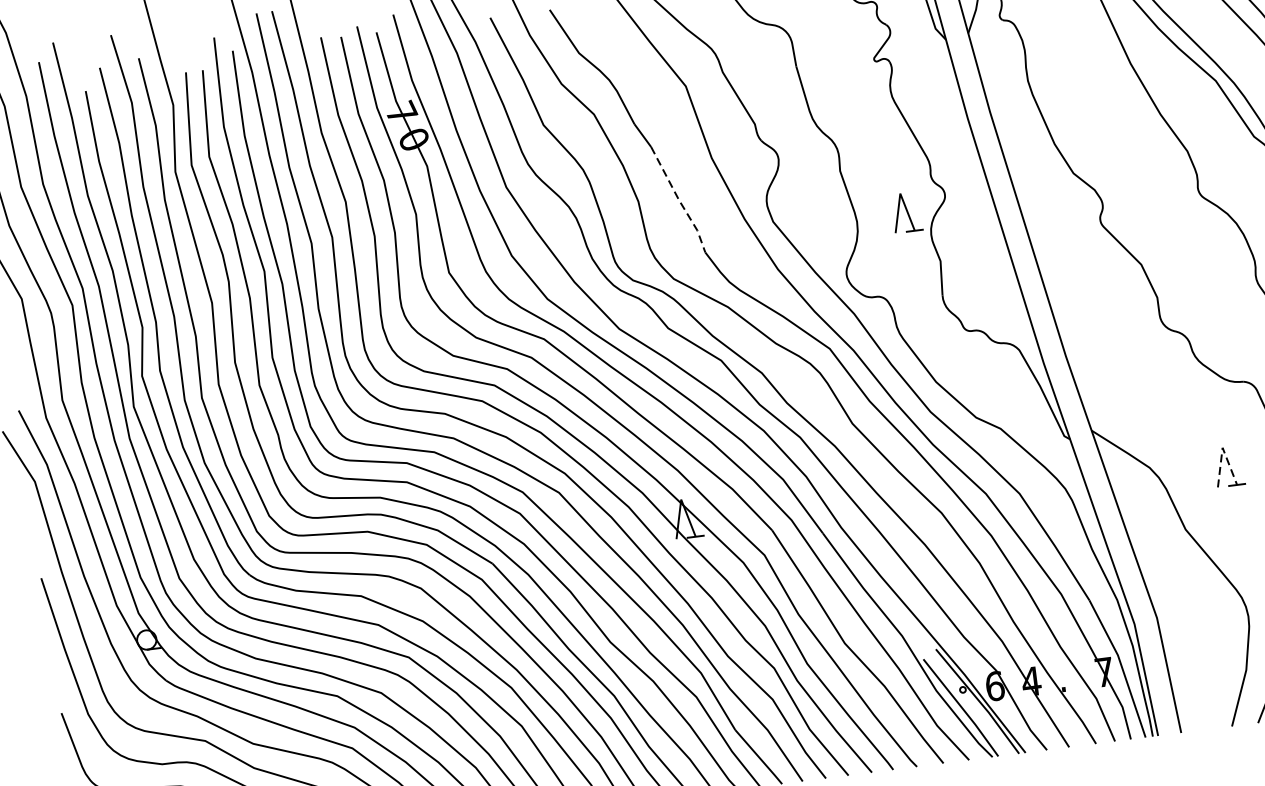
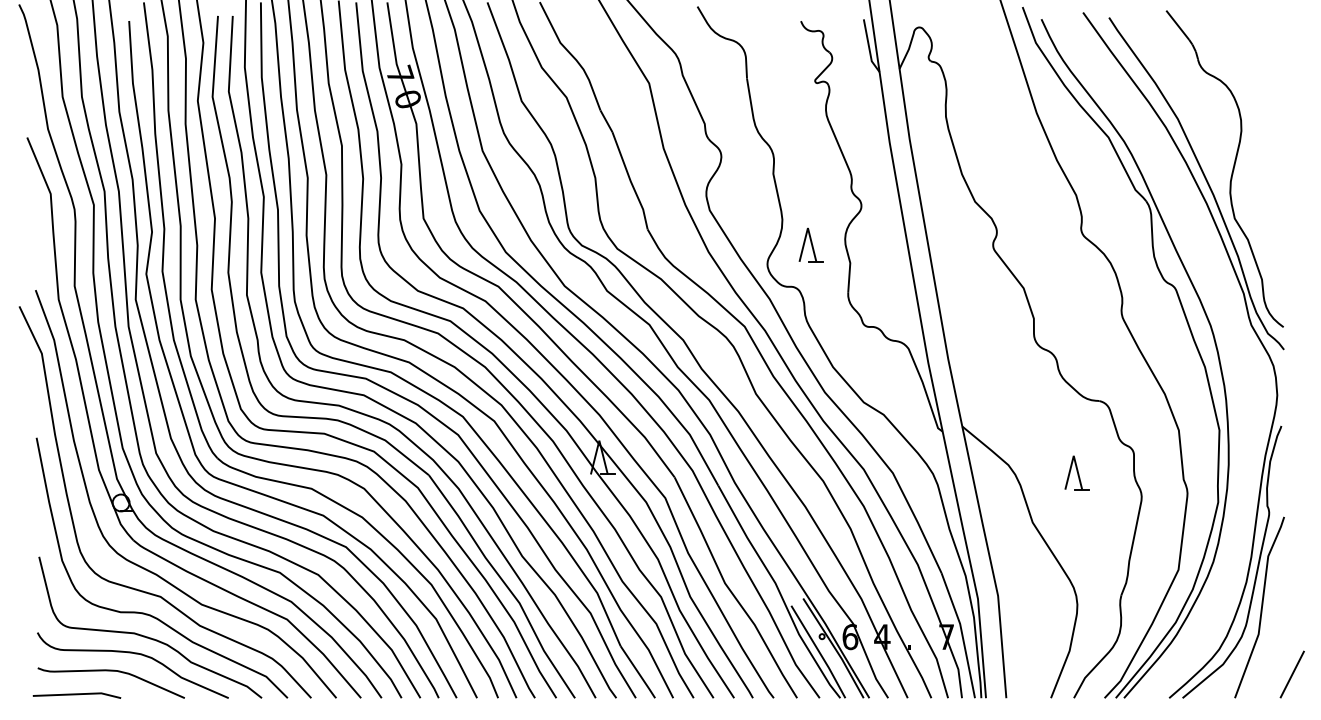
line: (678, 200) -> (630, 181), dashed -> solid
part: (905, 211) -> (810, 244), moved
line: (1222, 447) -> (1073, 455), dashed -> solid

